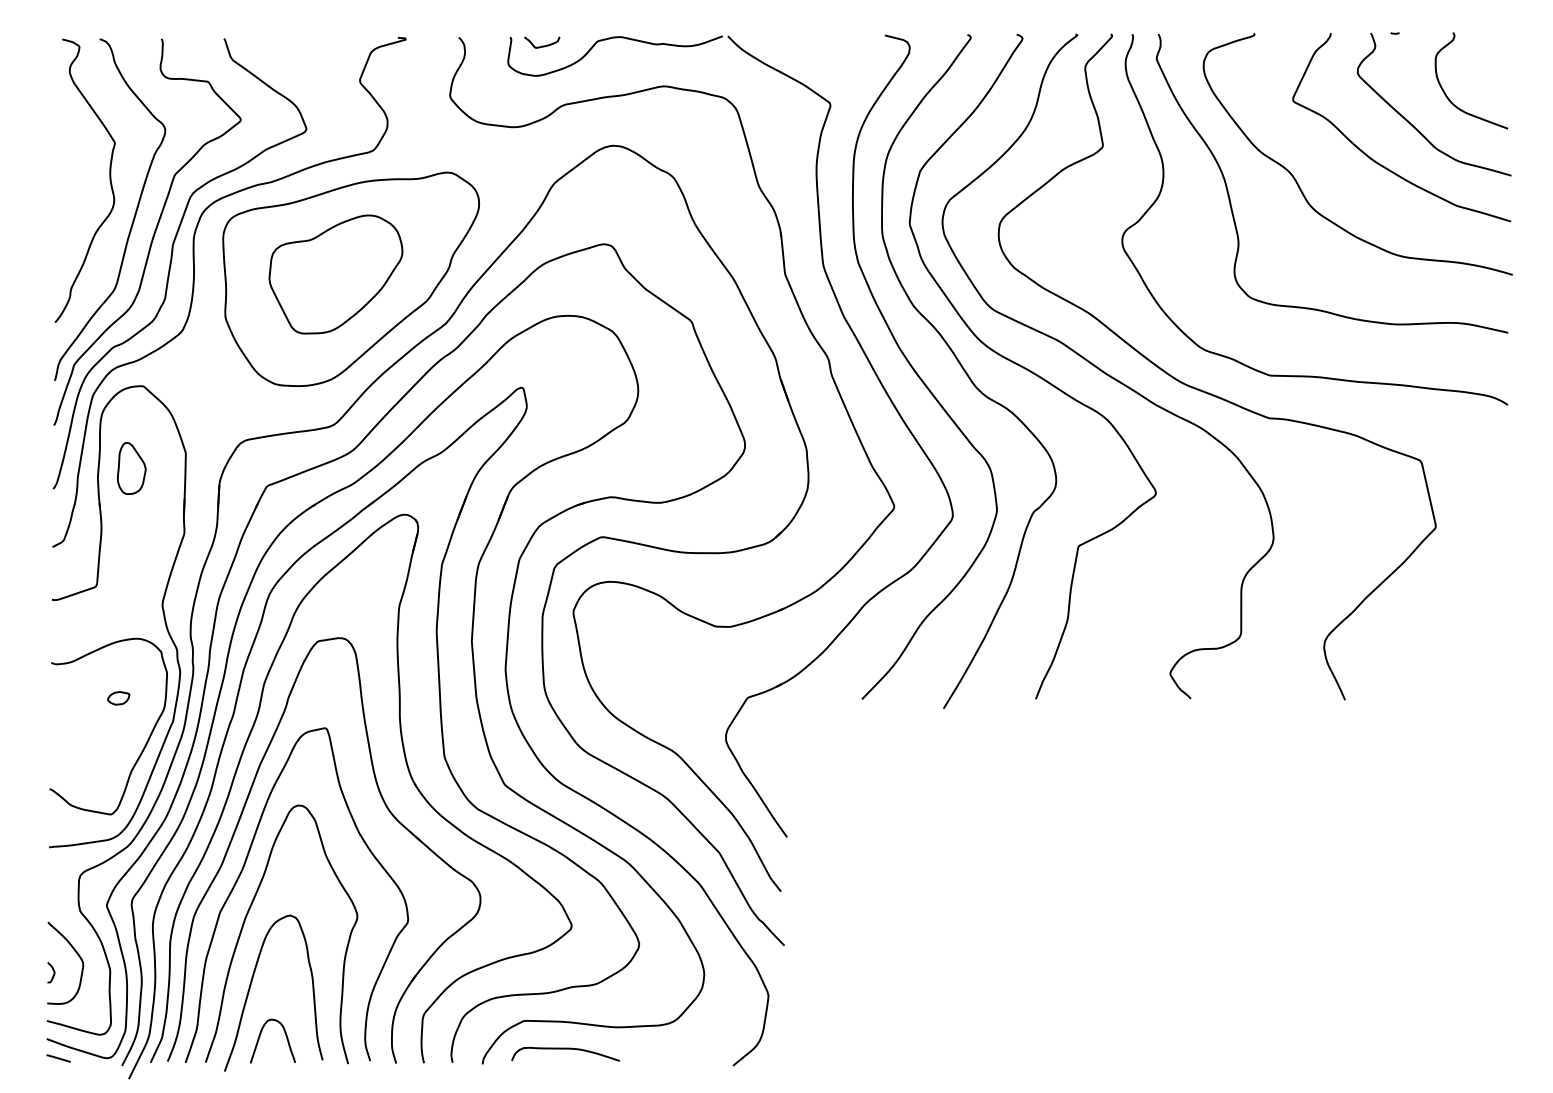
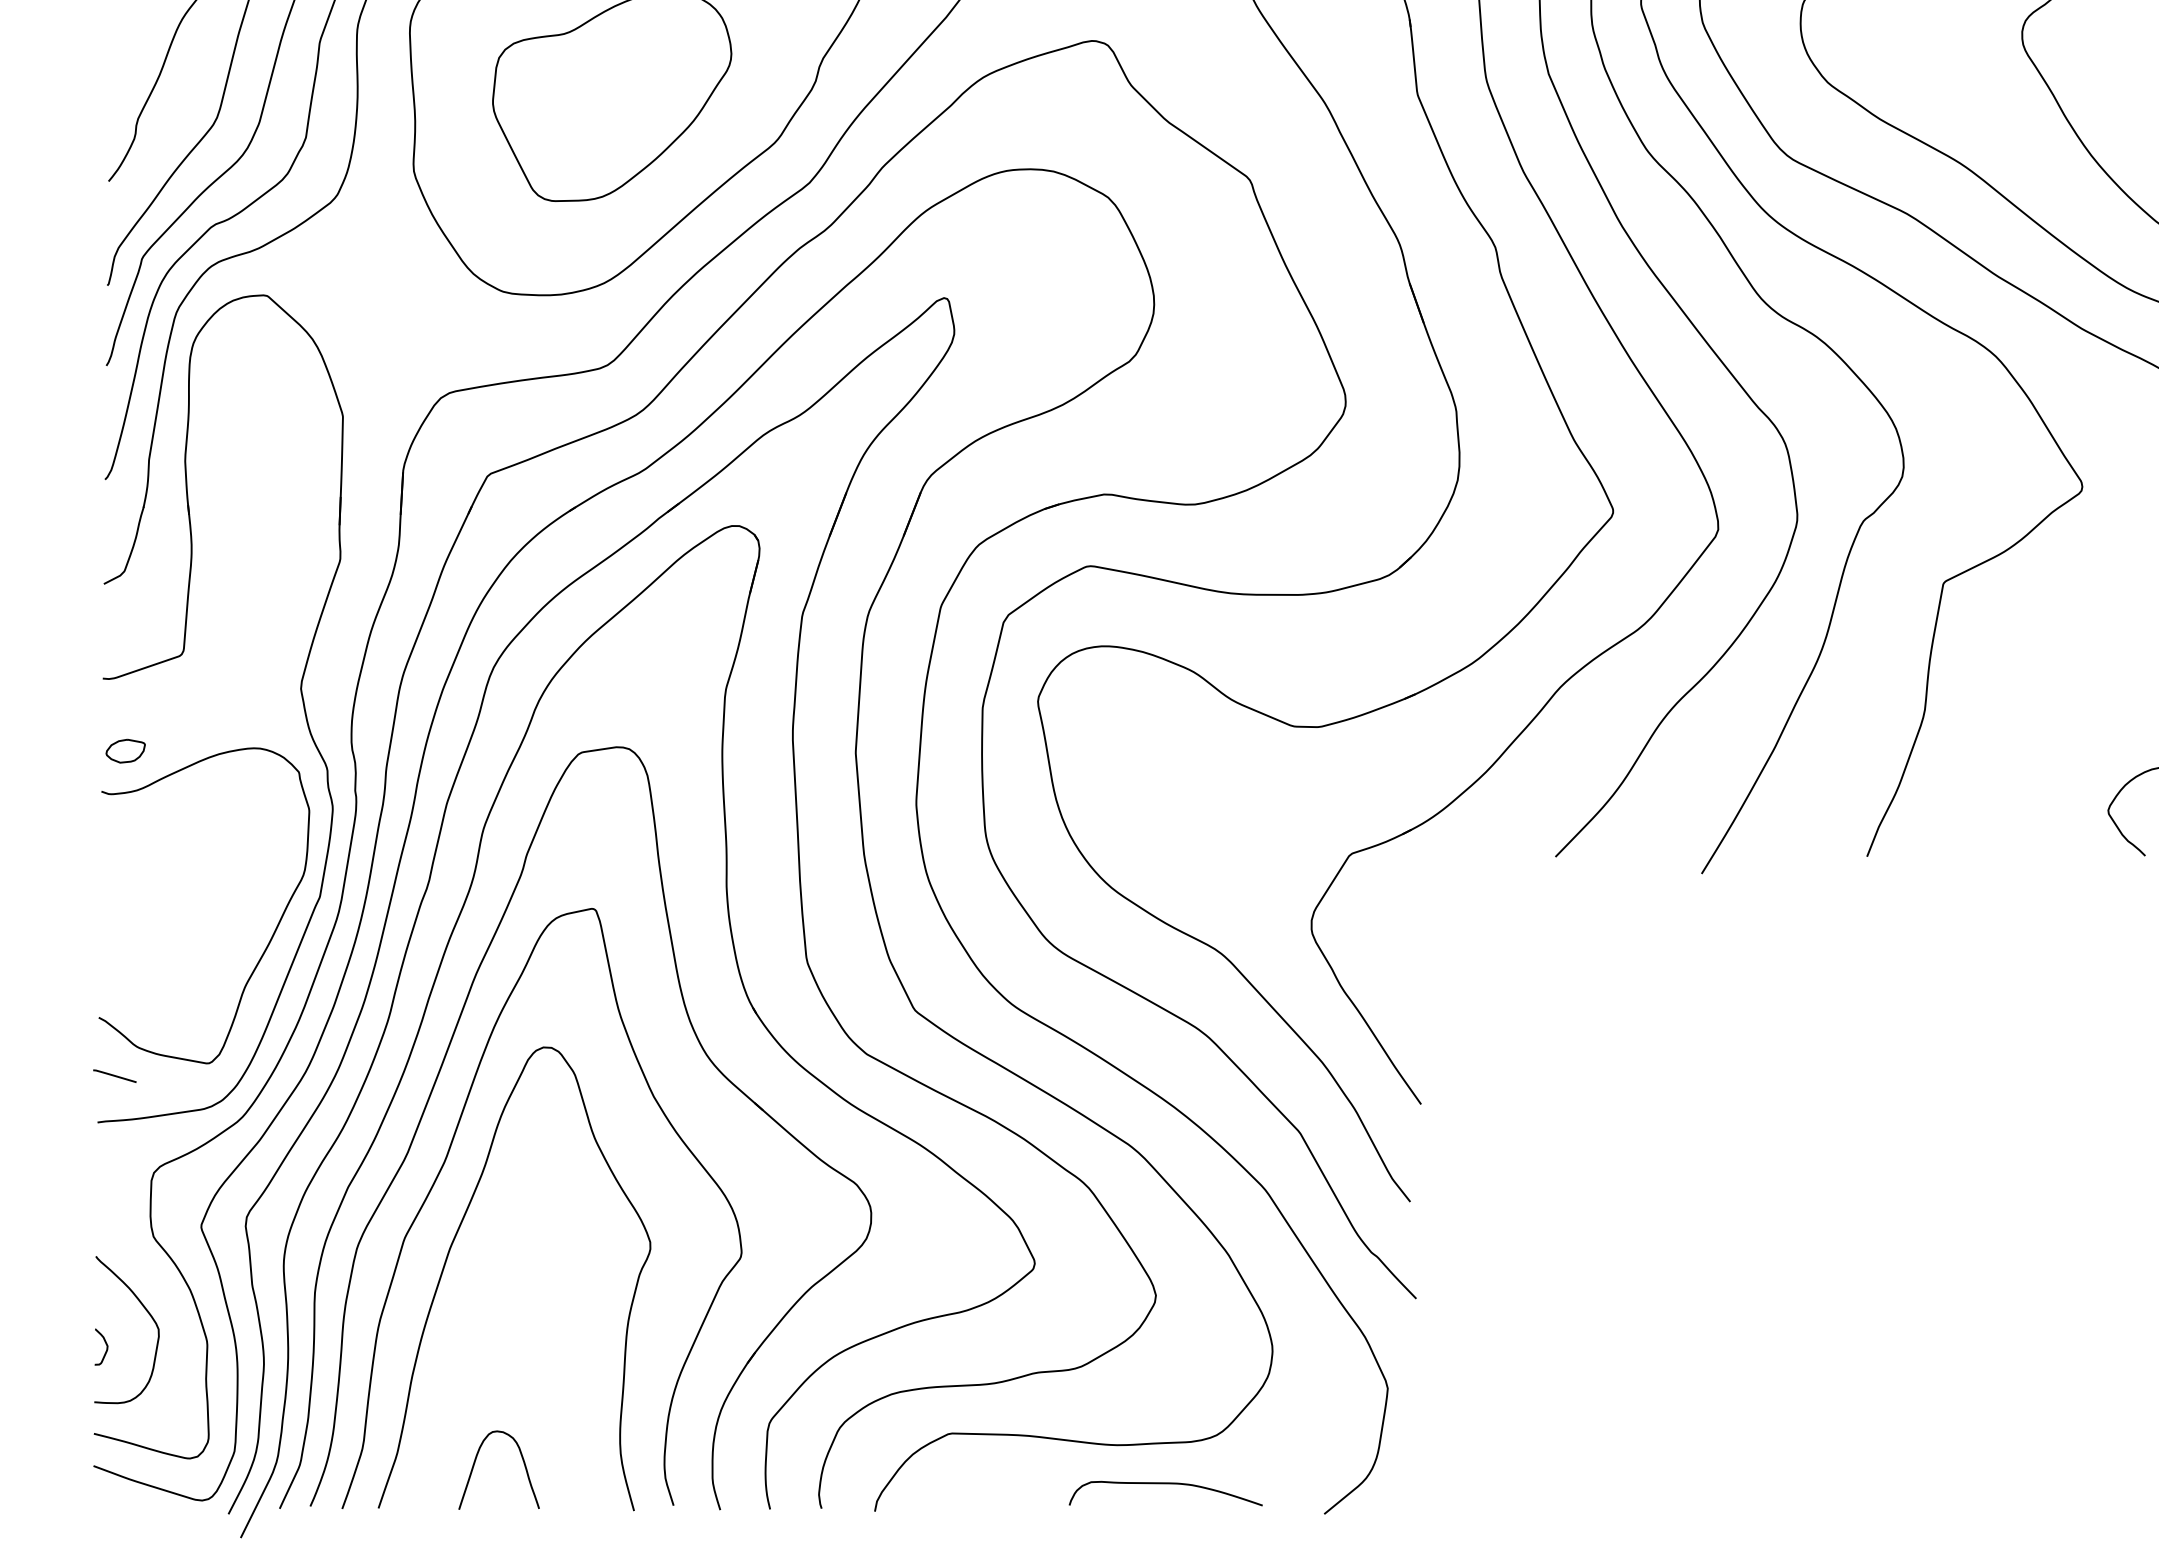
part: (131, 468) -> (245, 443), removed
part: (118, 698) -> (125, 751), moved
curve: (251, 985) -> (460, 1370), removed
curve: (565, 1049) -> (1165, 1484), moved
line: (58, 1058) -> (114, 1076), moved

